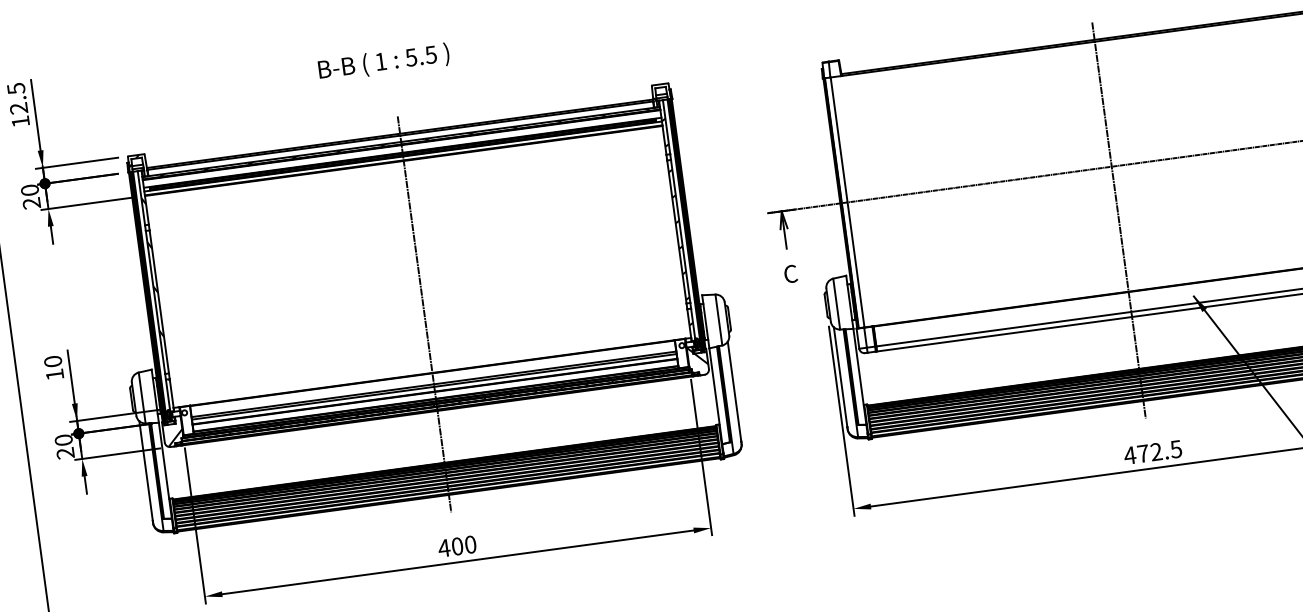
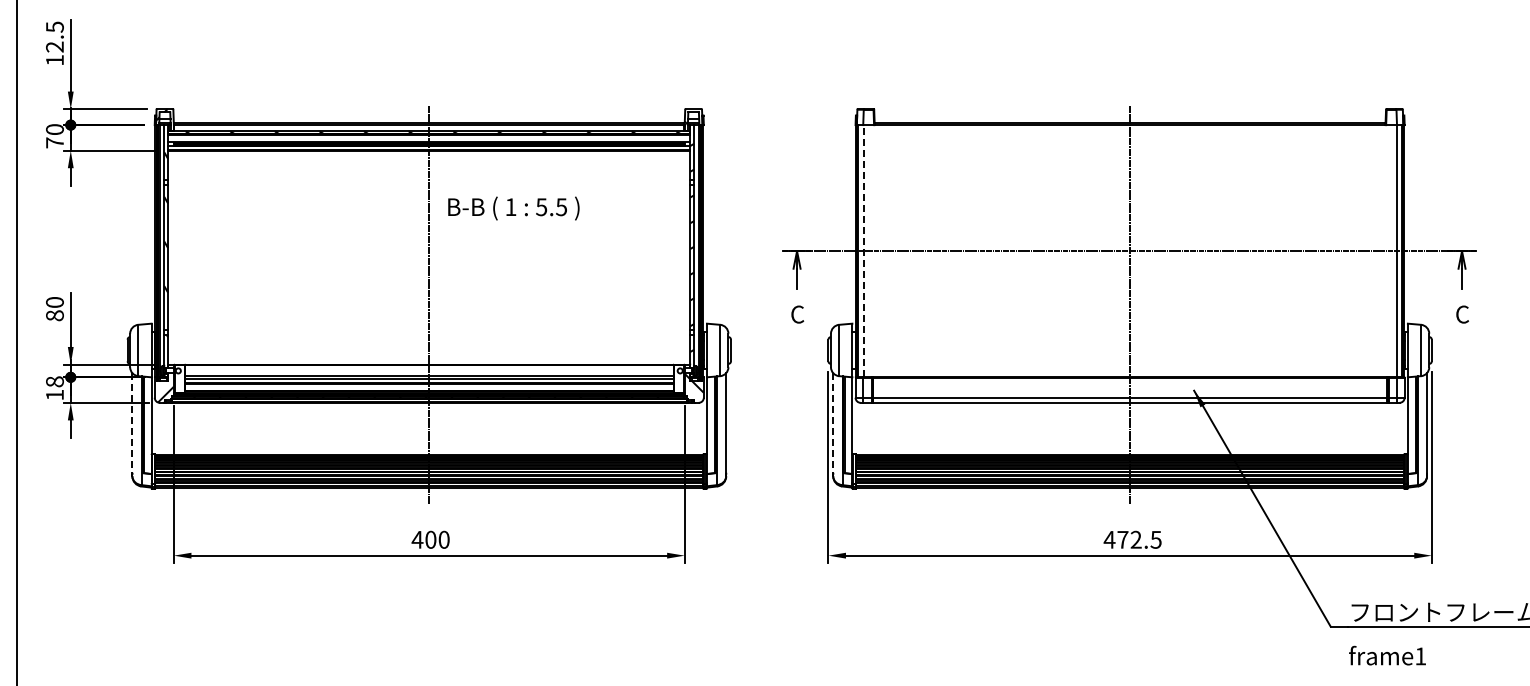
text: (383, 62) -> (513, 208), moved
line: (847, 201) -> (863, 250), solid -> dashed
text: (31, 203) -> (54, 142), 20 -> 70
text: (54, 374) -> (54, 315), 10 -> 80
line: (840, 376) -> (833, 422), solid -> dashed
text: (64, 446) -> (54, 388), 20 -> 18
line: (146, 470) -> (132, 422), solid -> dashed

